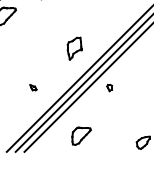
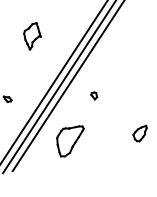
part: (74, 48) -> (32, 36), moved
part: (109, 88) -> (94, 96), moved
part: (81, 135) -> (71, 140), size x1.4

